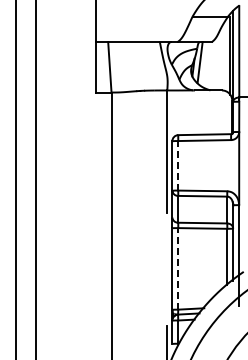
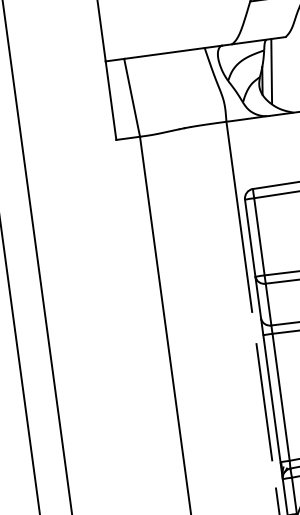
line: (178, 165) -> (259, 236), dashed -> solid
line: (178, 268) -> (281, 396), dashed -> solid
line: (167, 270) -> (264, 402), added

